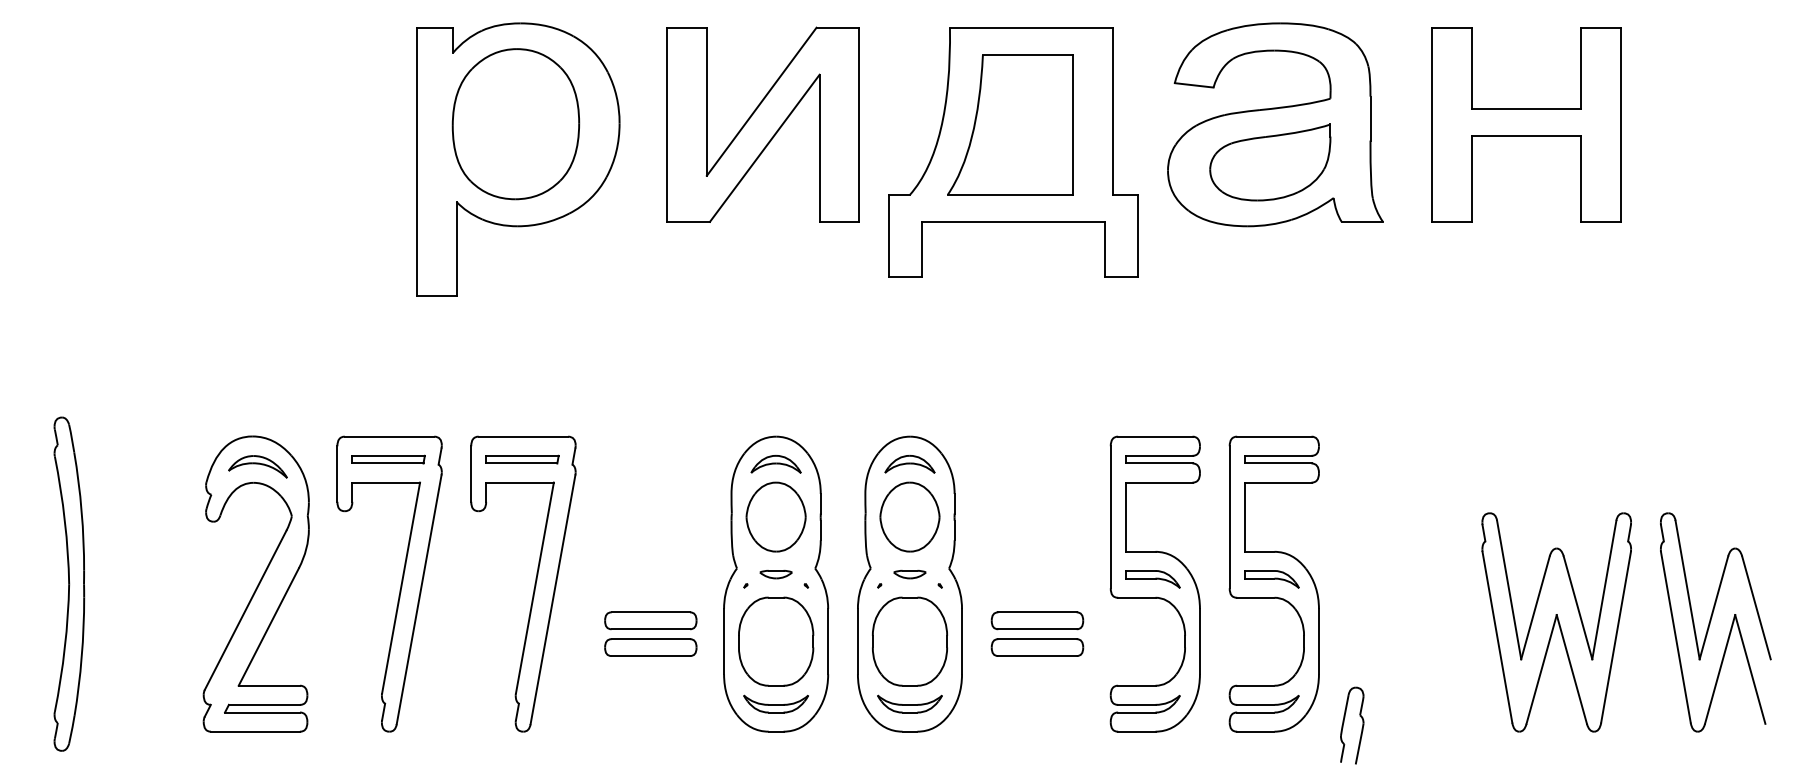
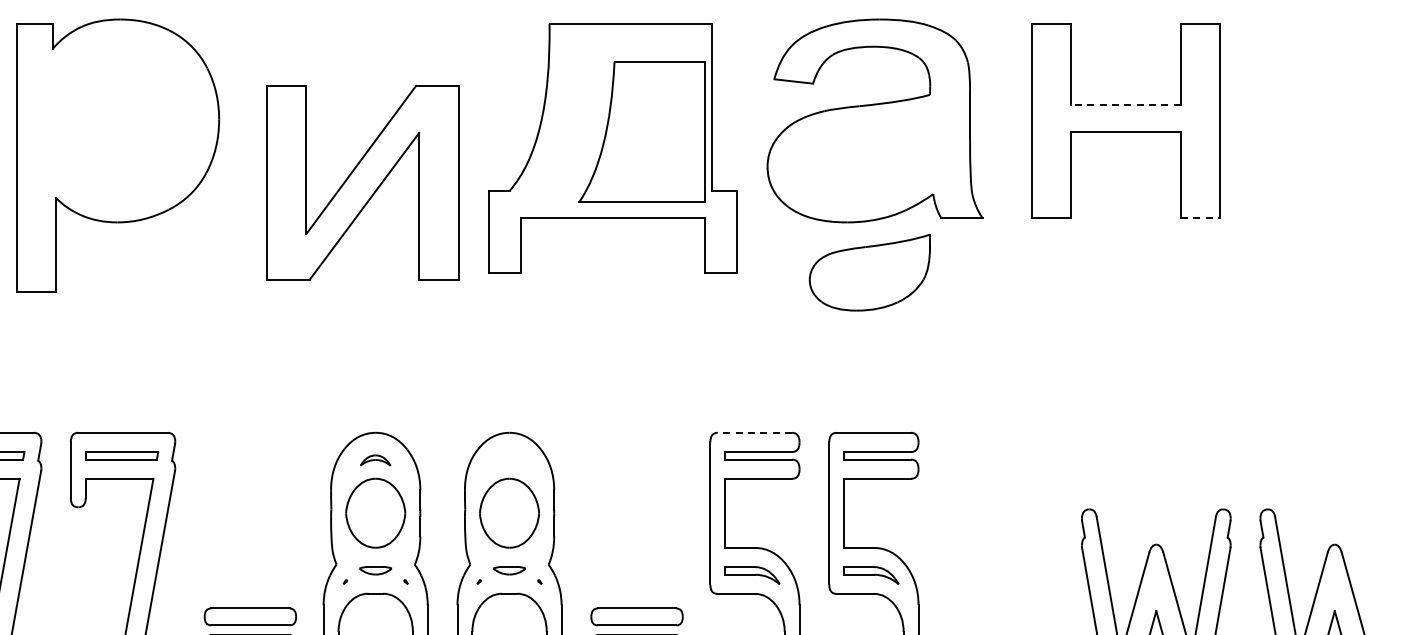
line: (1526, 108) -> (1126, 104), solid -> dashed
part: (515, 124) -> (115, 120), removed
part: (762, 124) -> (362, 182), moved
part: (1010, 124) -> (642, 131), moved
part: (1270, 162) -> (870, 272), moved
line: (1601, 221) -> (1201, 217), solid -> dashed
line: (1154, 436) -> (754, 432), solid -> dashed
part: (775, 464) -> (375, 460), size x0.6
part: (909, 464) -> (509, 460), removed

